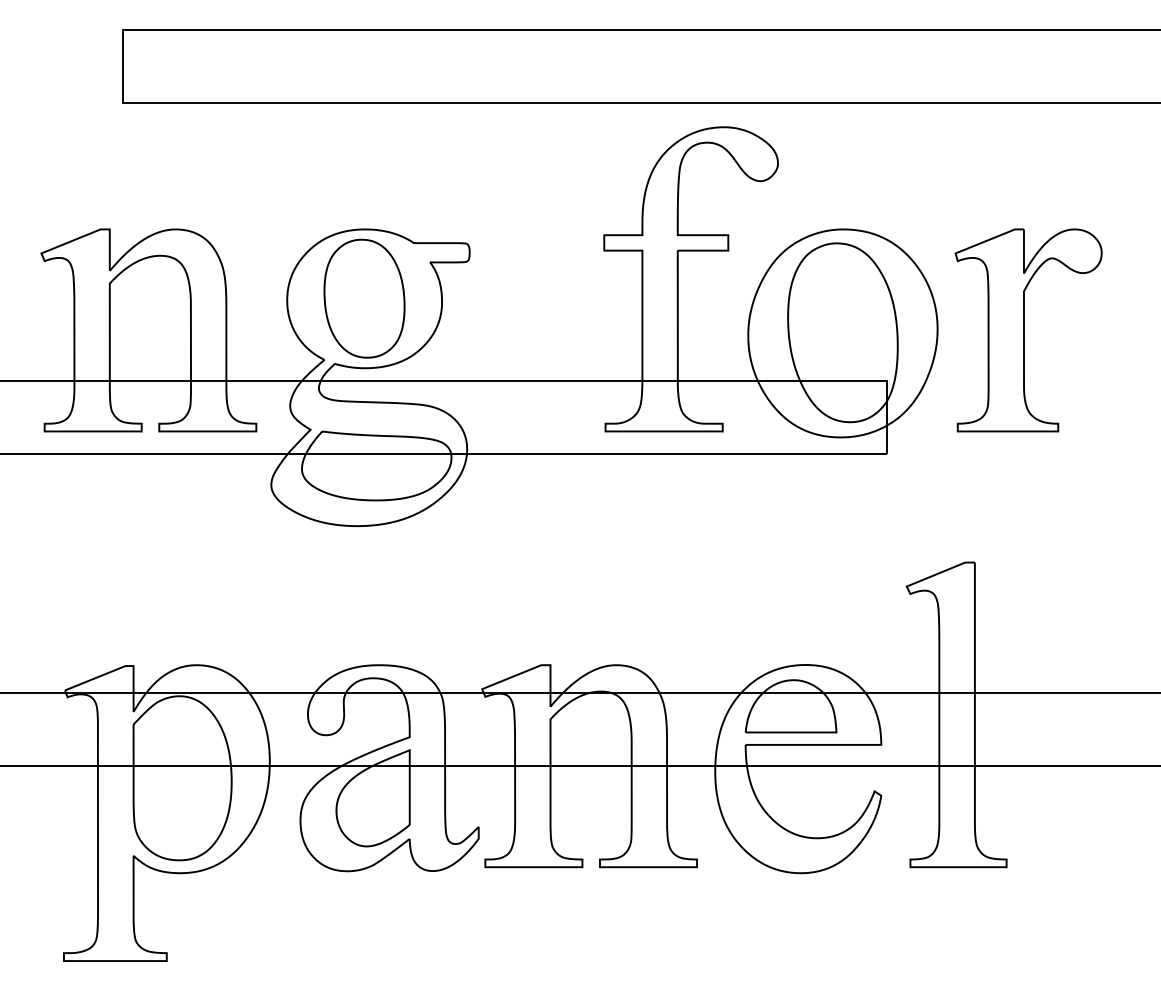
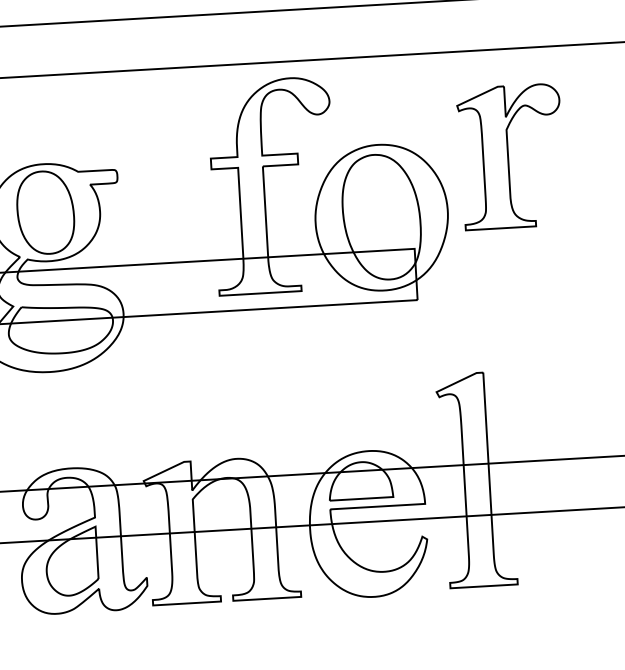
part: (1028, 330) -> (511, 156), moved

